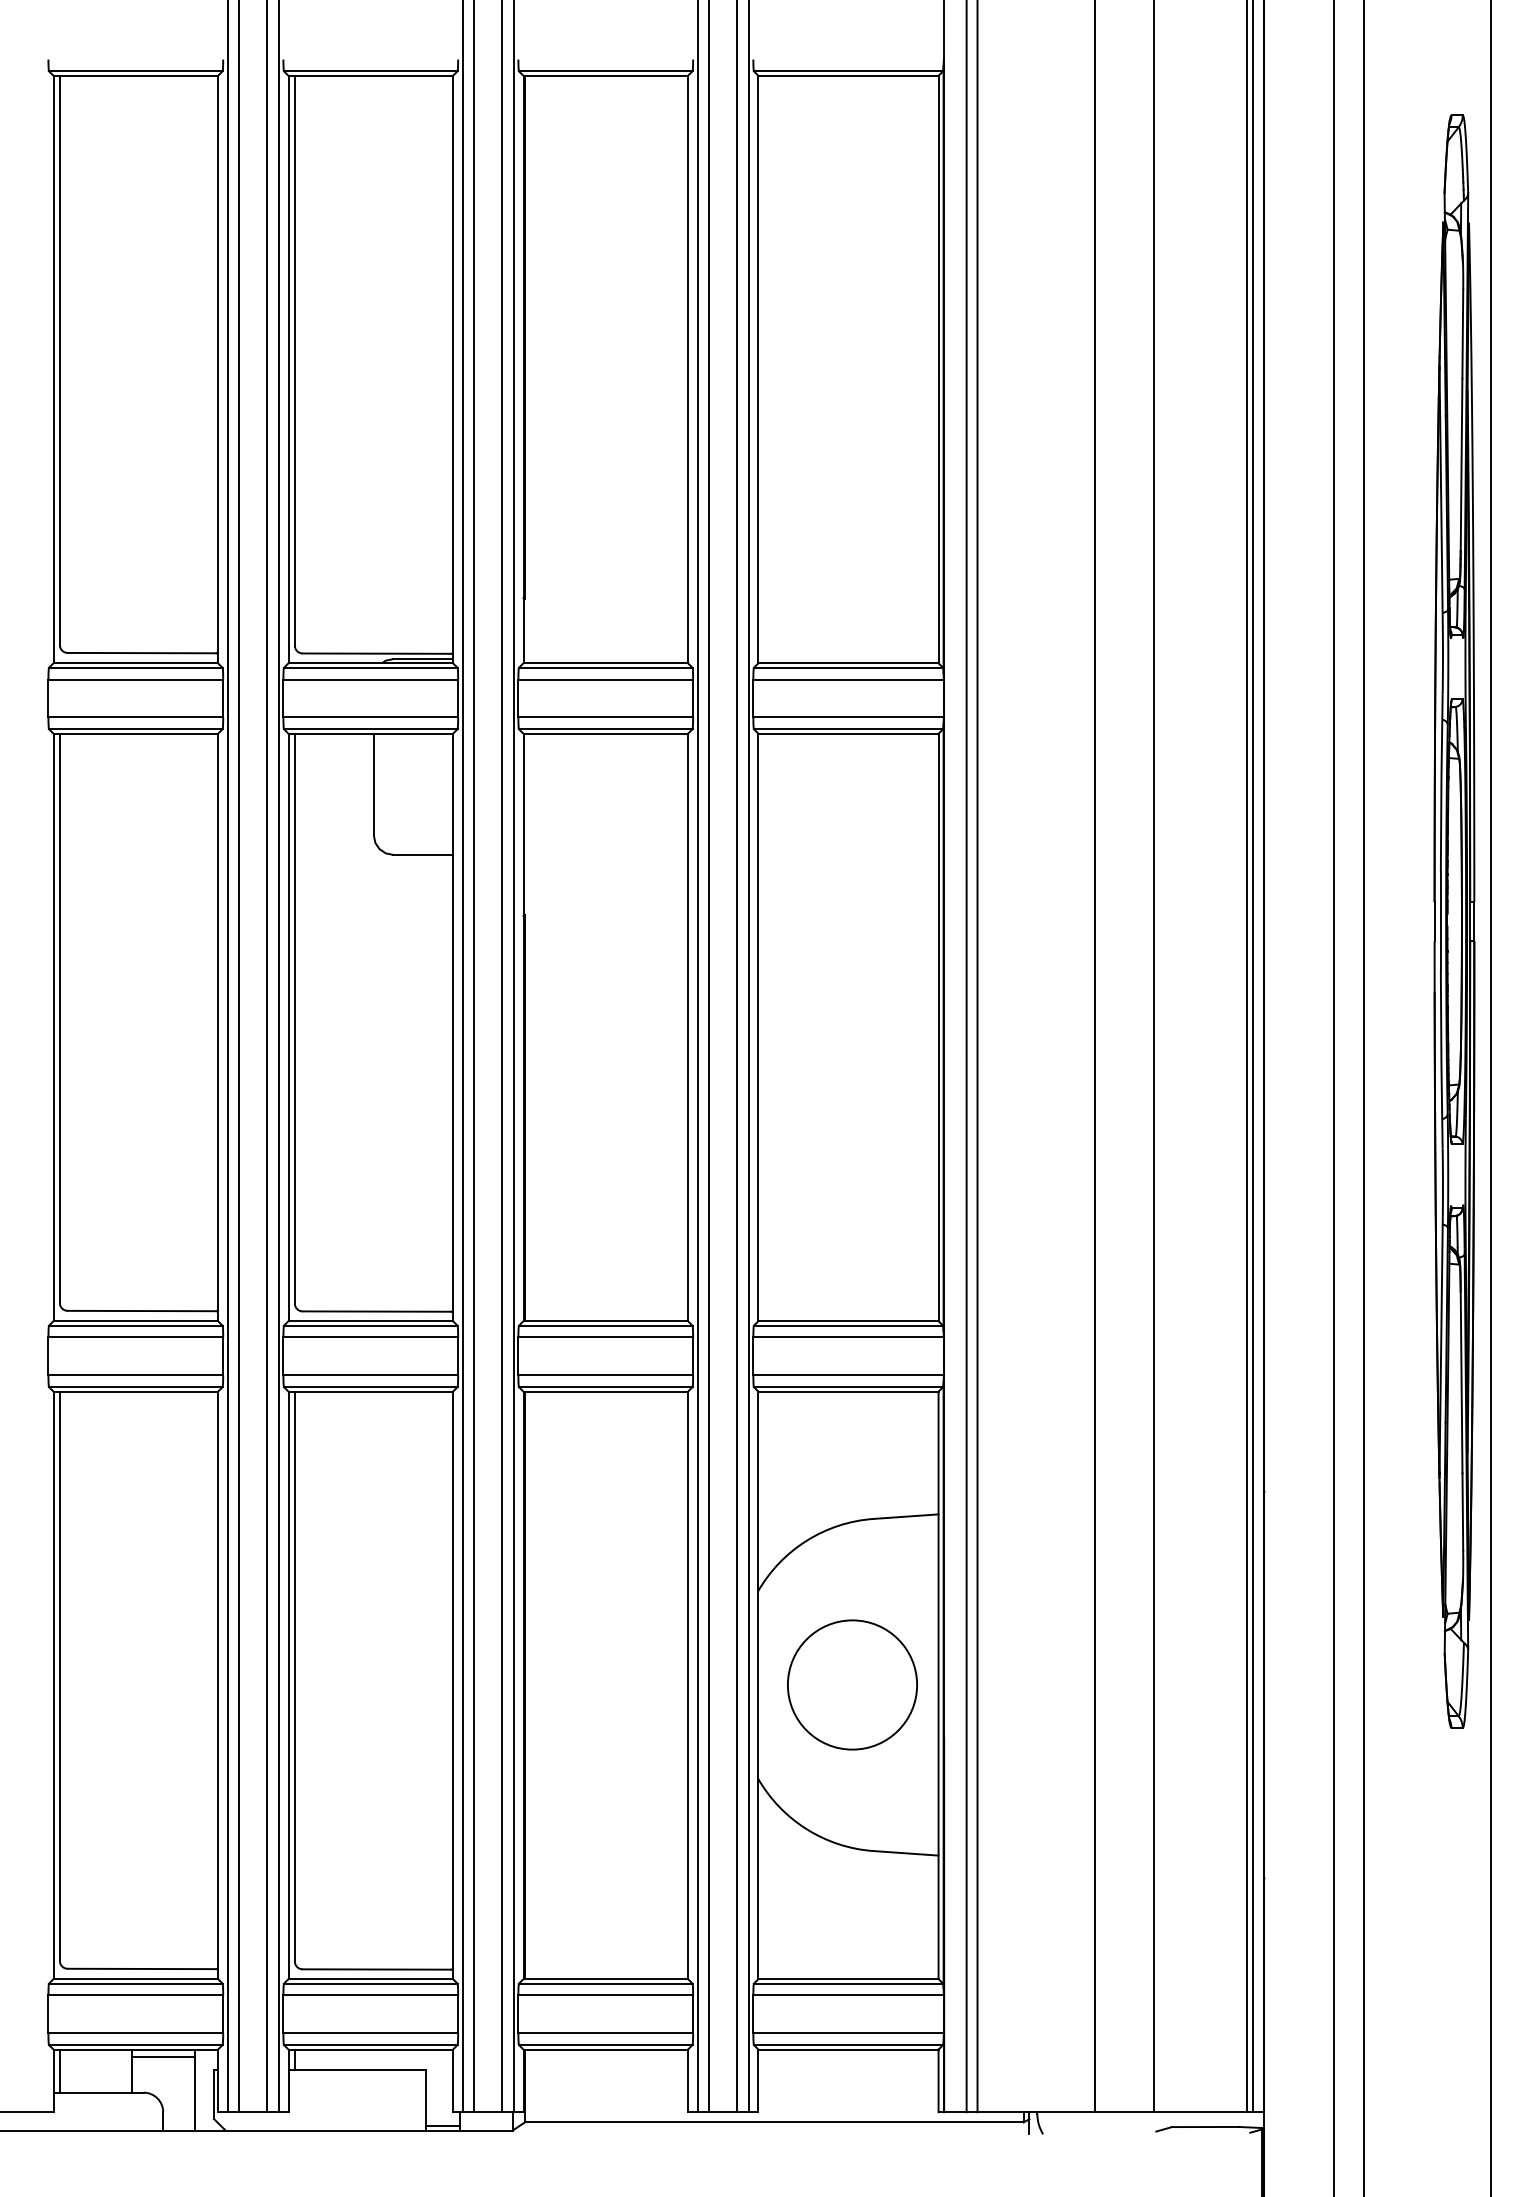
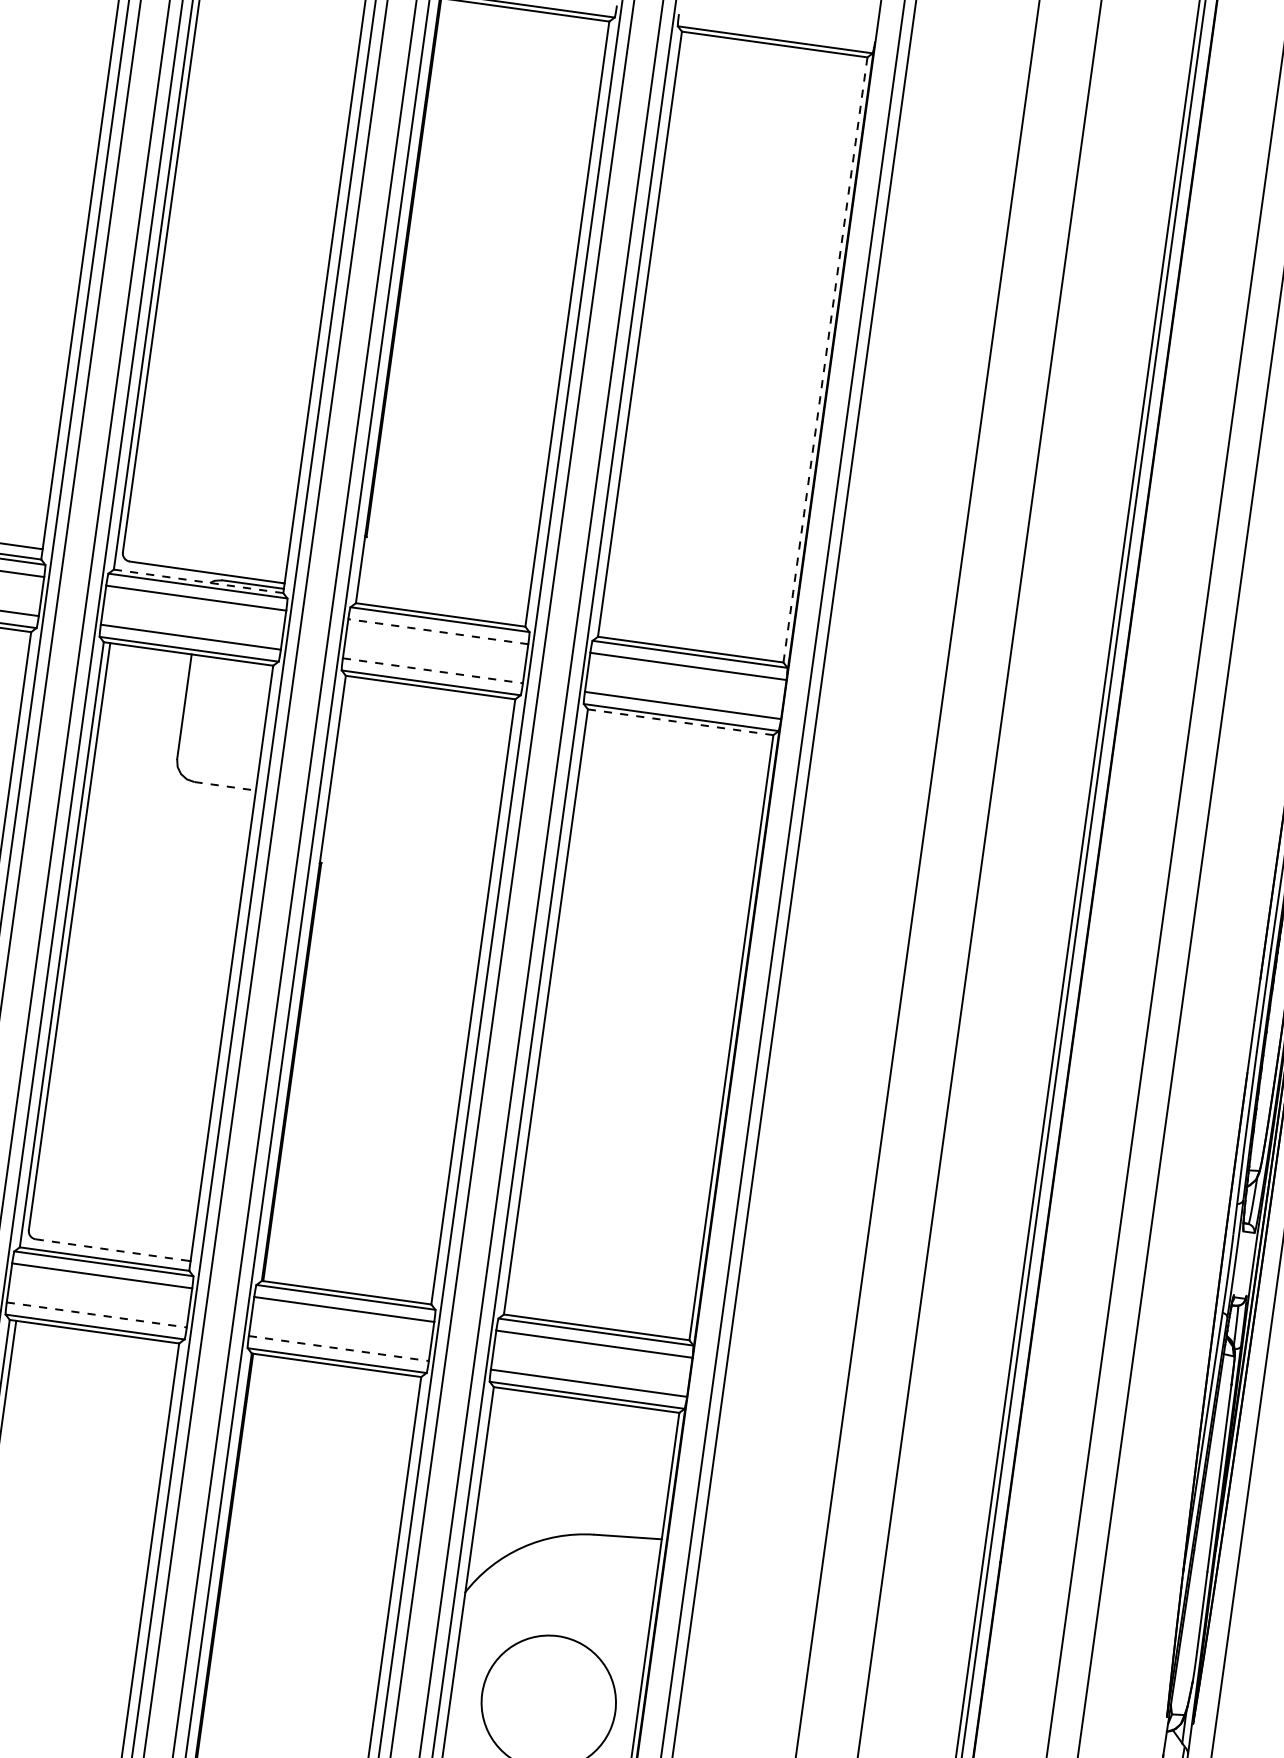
line: (938, 369) -> (825, 359), solid -> dashed
line: (371, 663) -> (199, 581), solid -> dashed
line: (605, 679) -> (438, 631), solid -> dashed
line: (606, 717) -> (433, 670), solid -> dashed
line: (848, 733) -> (680, 722), solid -> dashed
line: (423, 854) -> (225, 785), solid -> dashed
line: (377, 1311) -> (112, 1250), solid -> dashed
line: (371, 1375) -> (97, 1315), solid -> dashed
line: (606, 1375) -> (339, 1348), solid -> dashed

